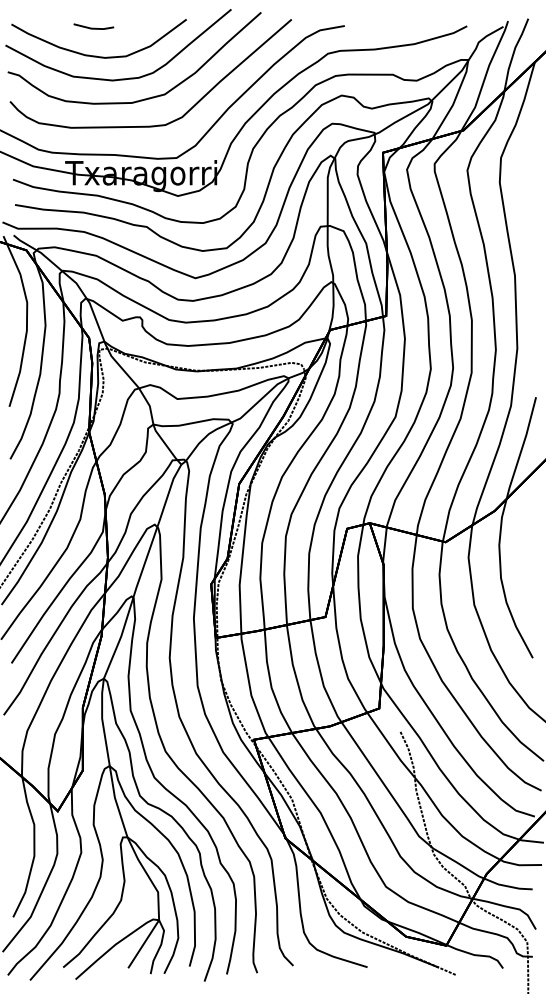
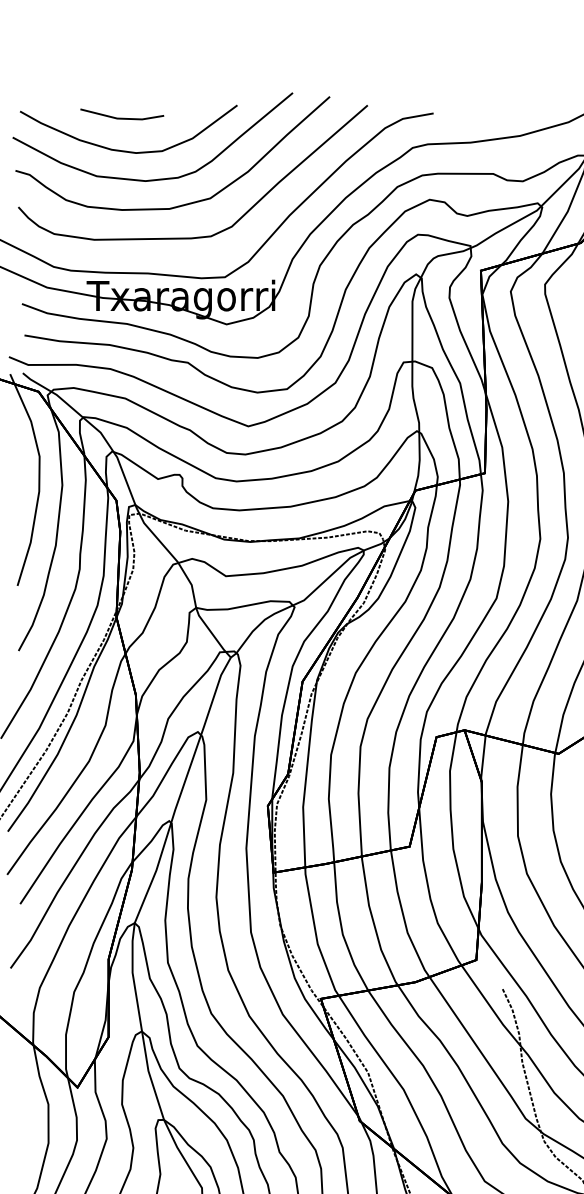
part: (93, 26) -> (121, 114), size x1.67

